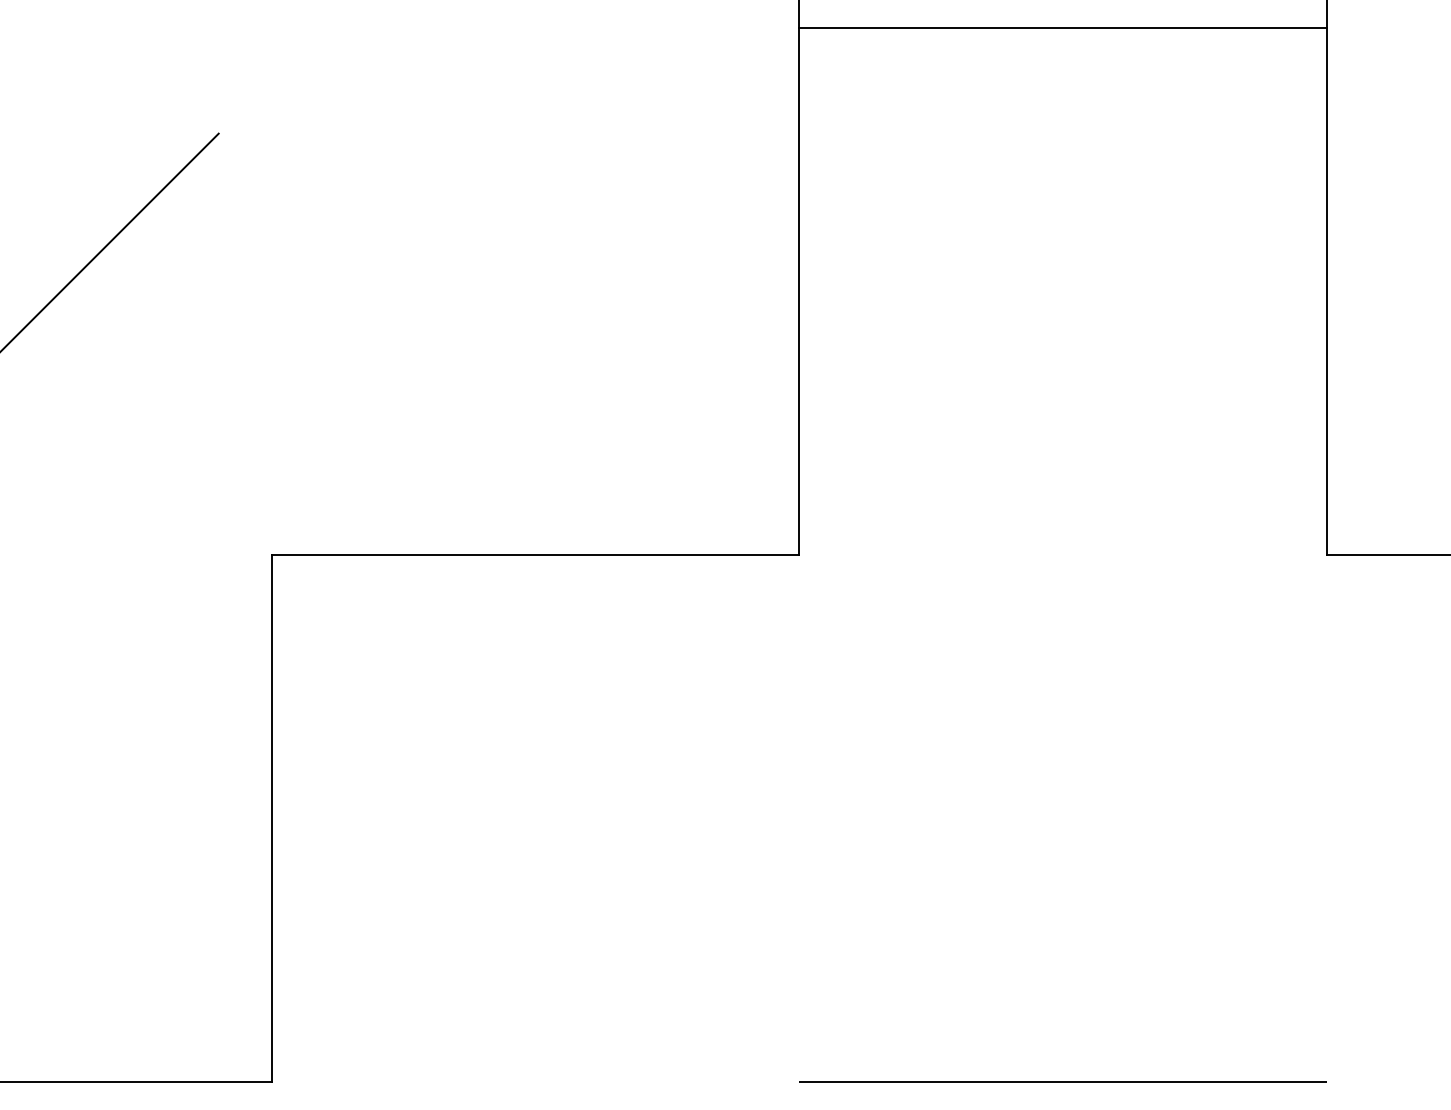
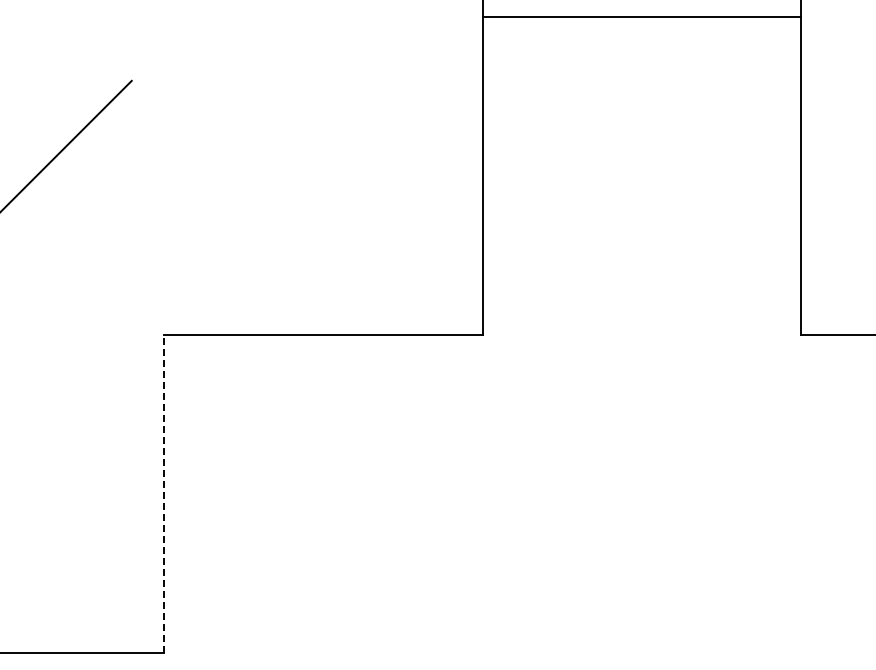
line: (272, 817) -> (164, 493), solid -> dashed
line: (1062, 1080) -> (641, 652), removed

